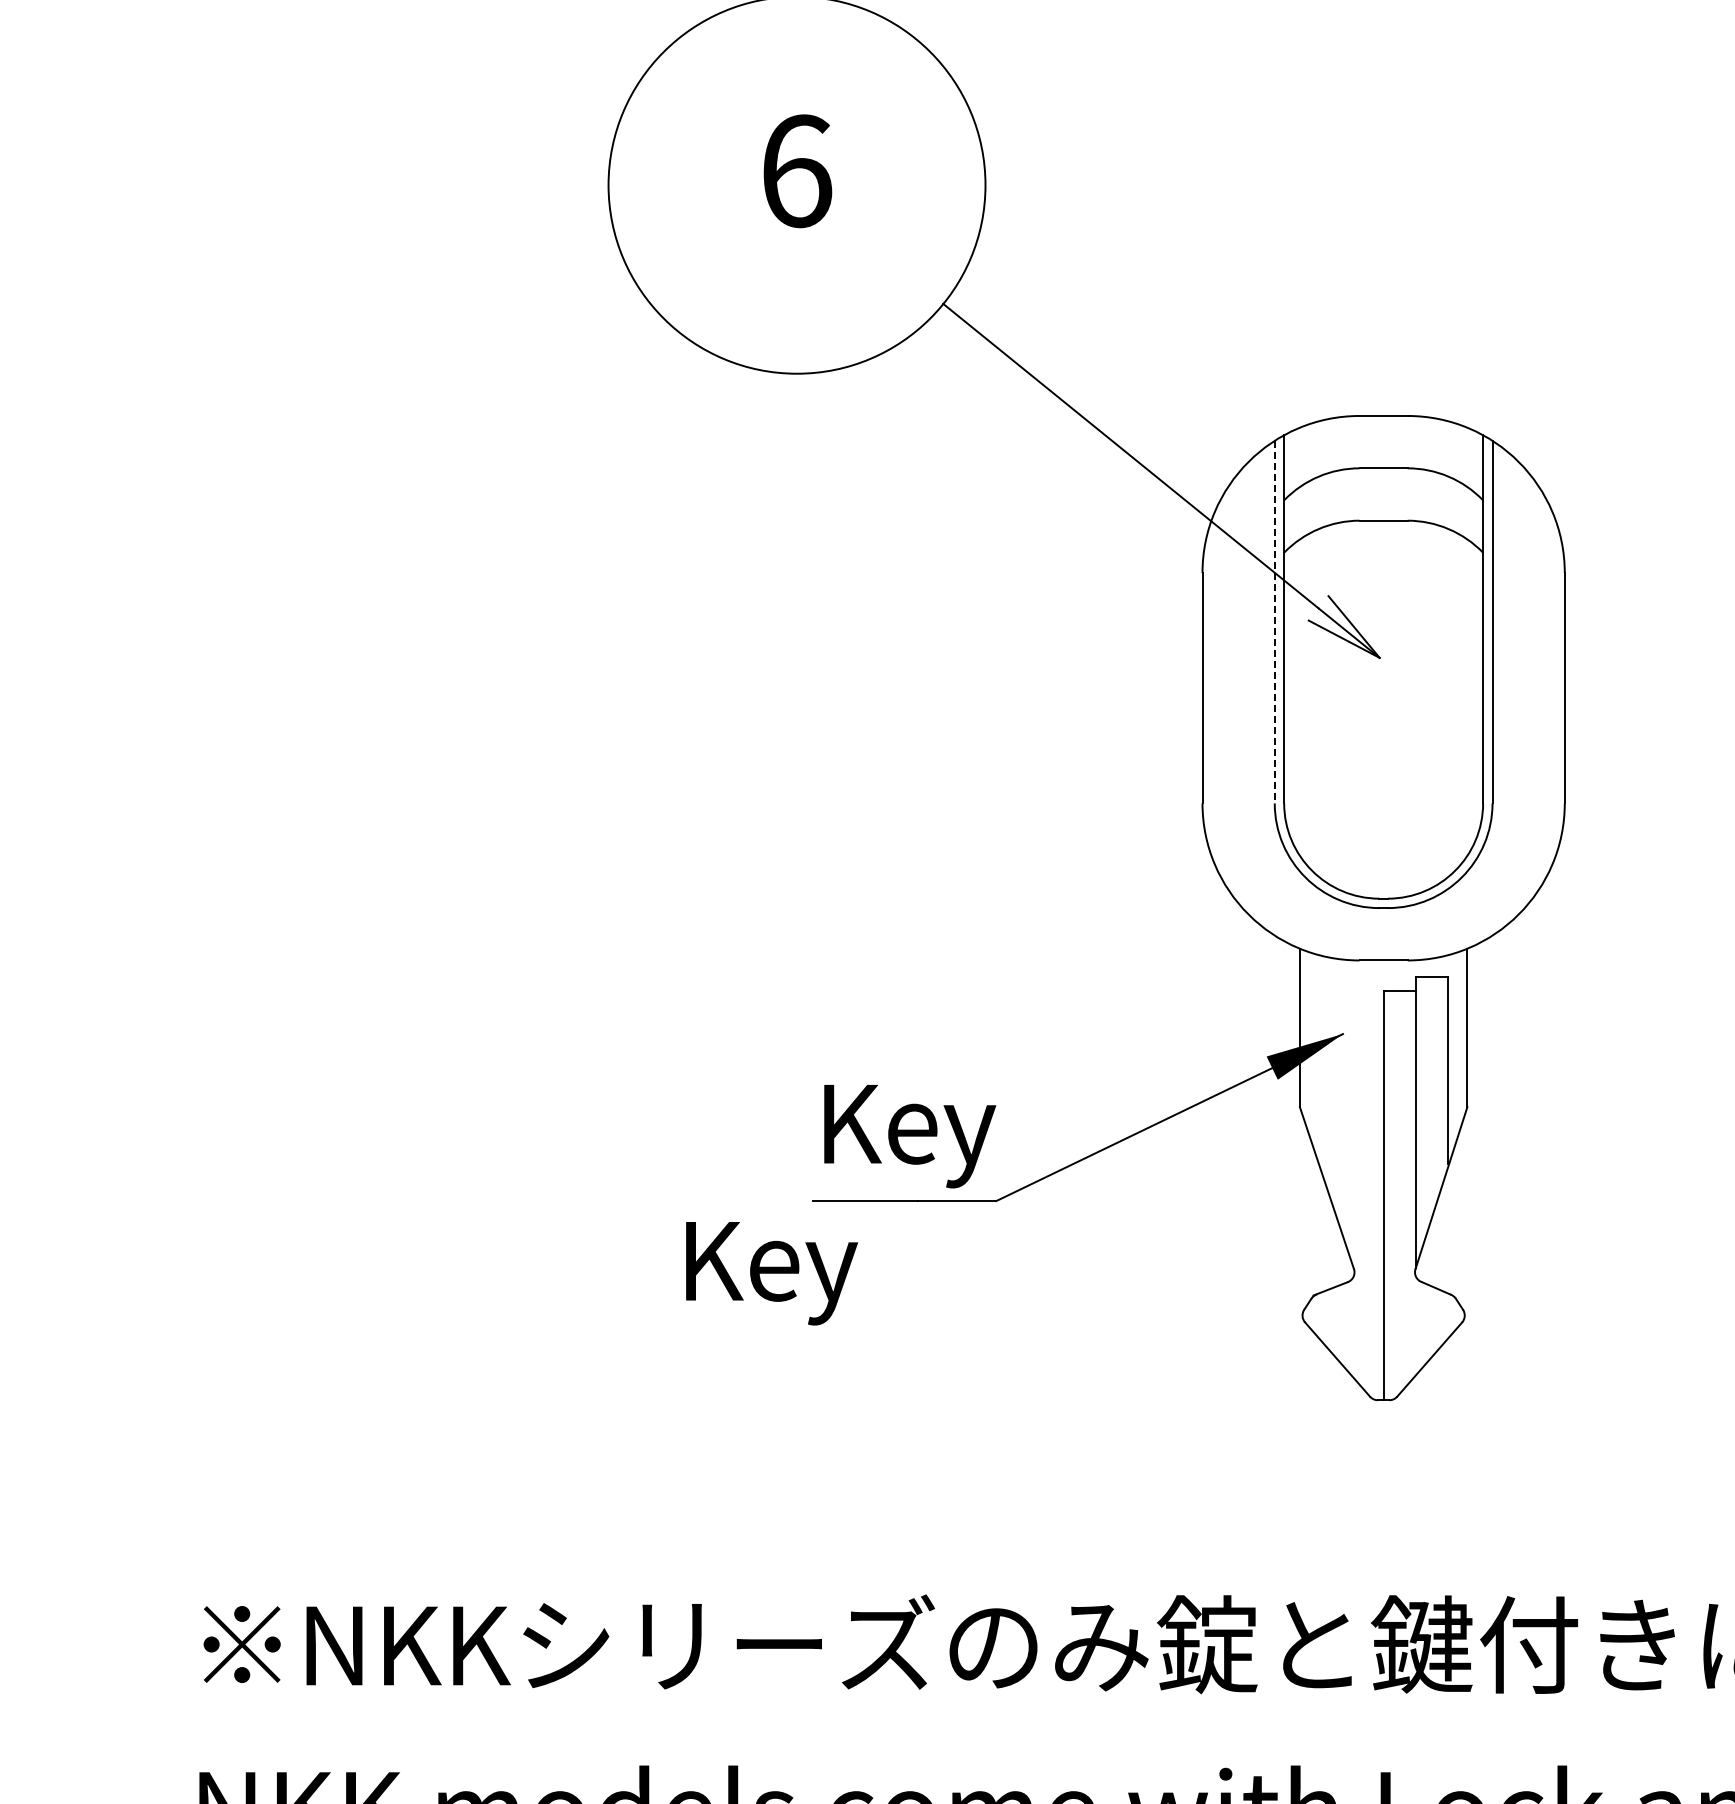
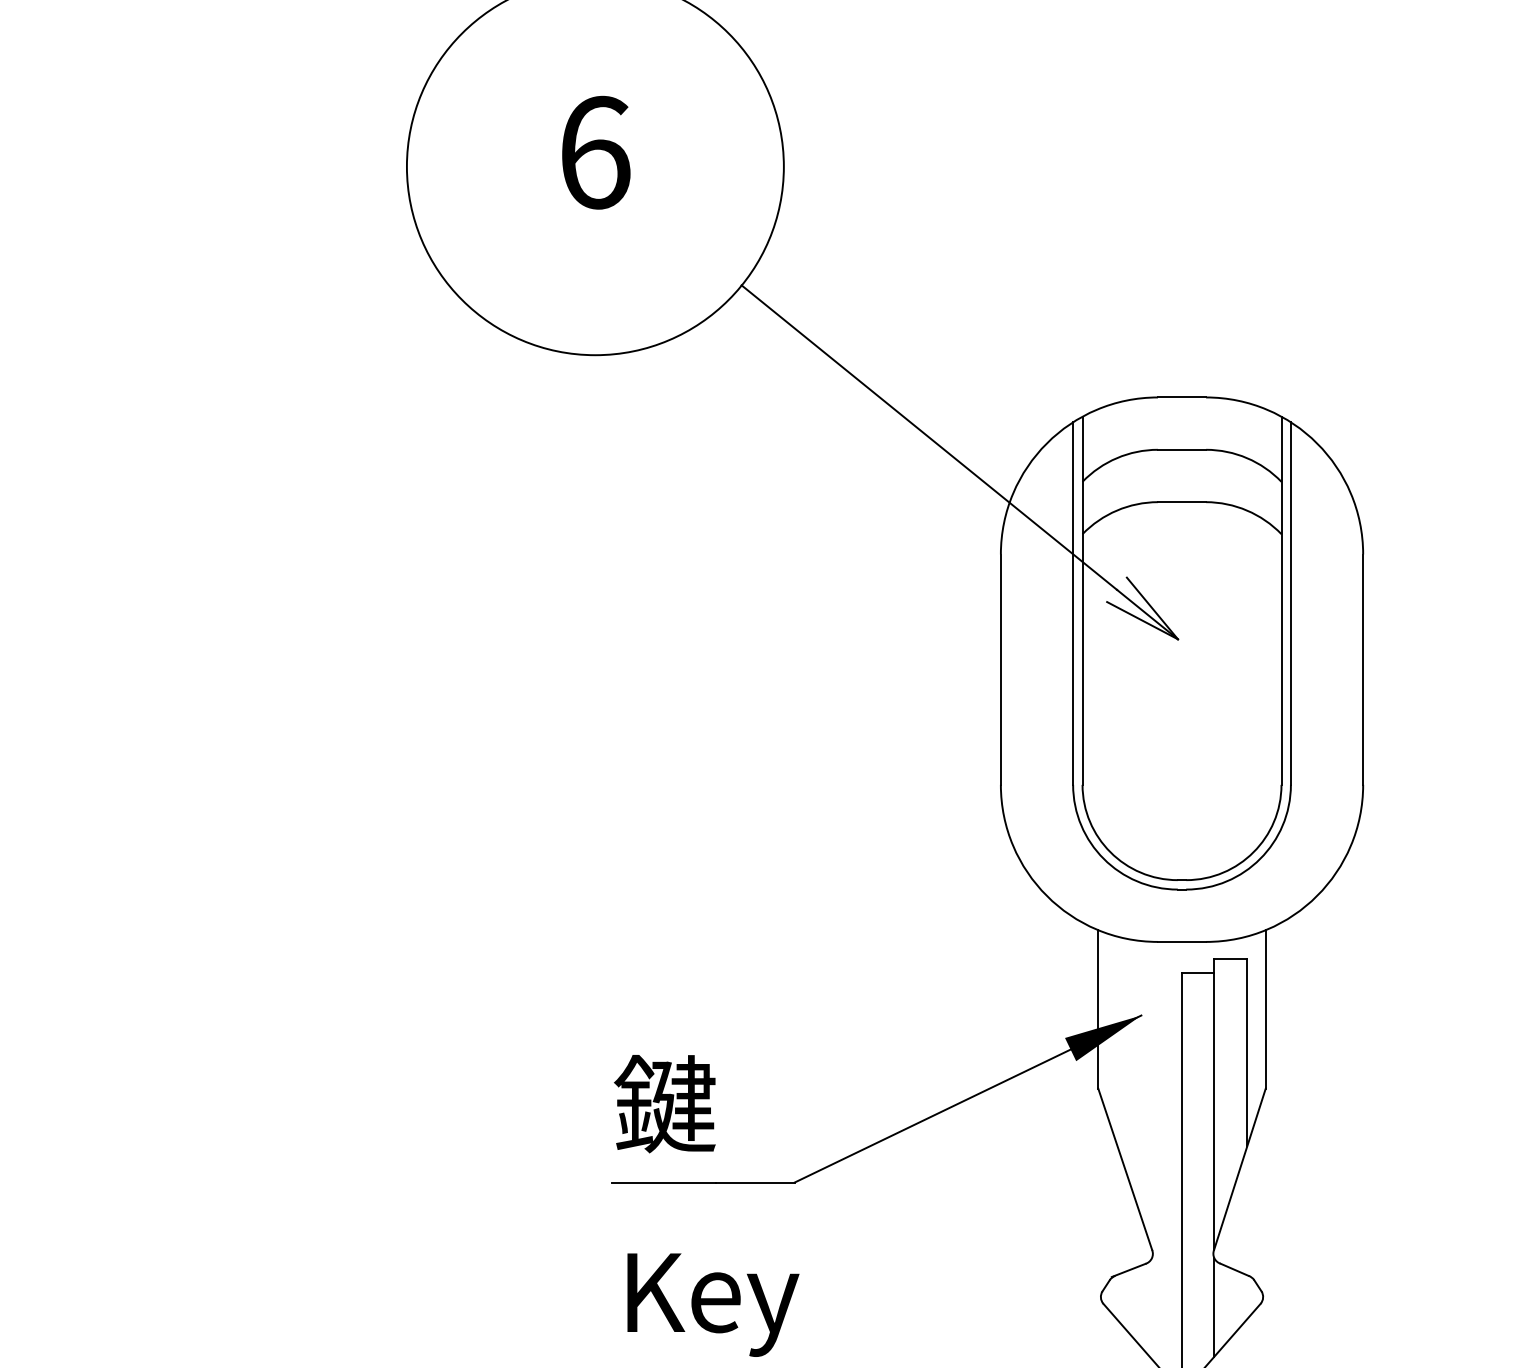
line: (1274, 622) -> (1072, 603), dashed -> solid
text: (905, 1130) -> (703, 1111), Key -> 鍵
text: (771, 1273) -> (712, 1304), moved
line: (1416, 1325) -> (1214, 1306), added

